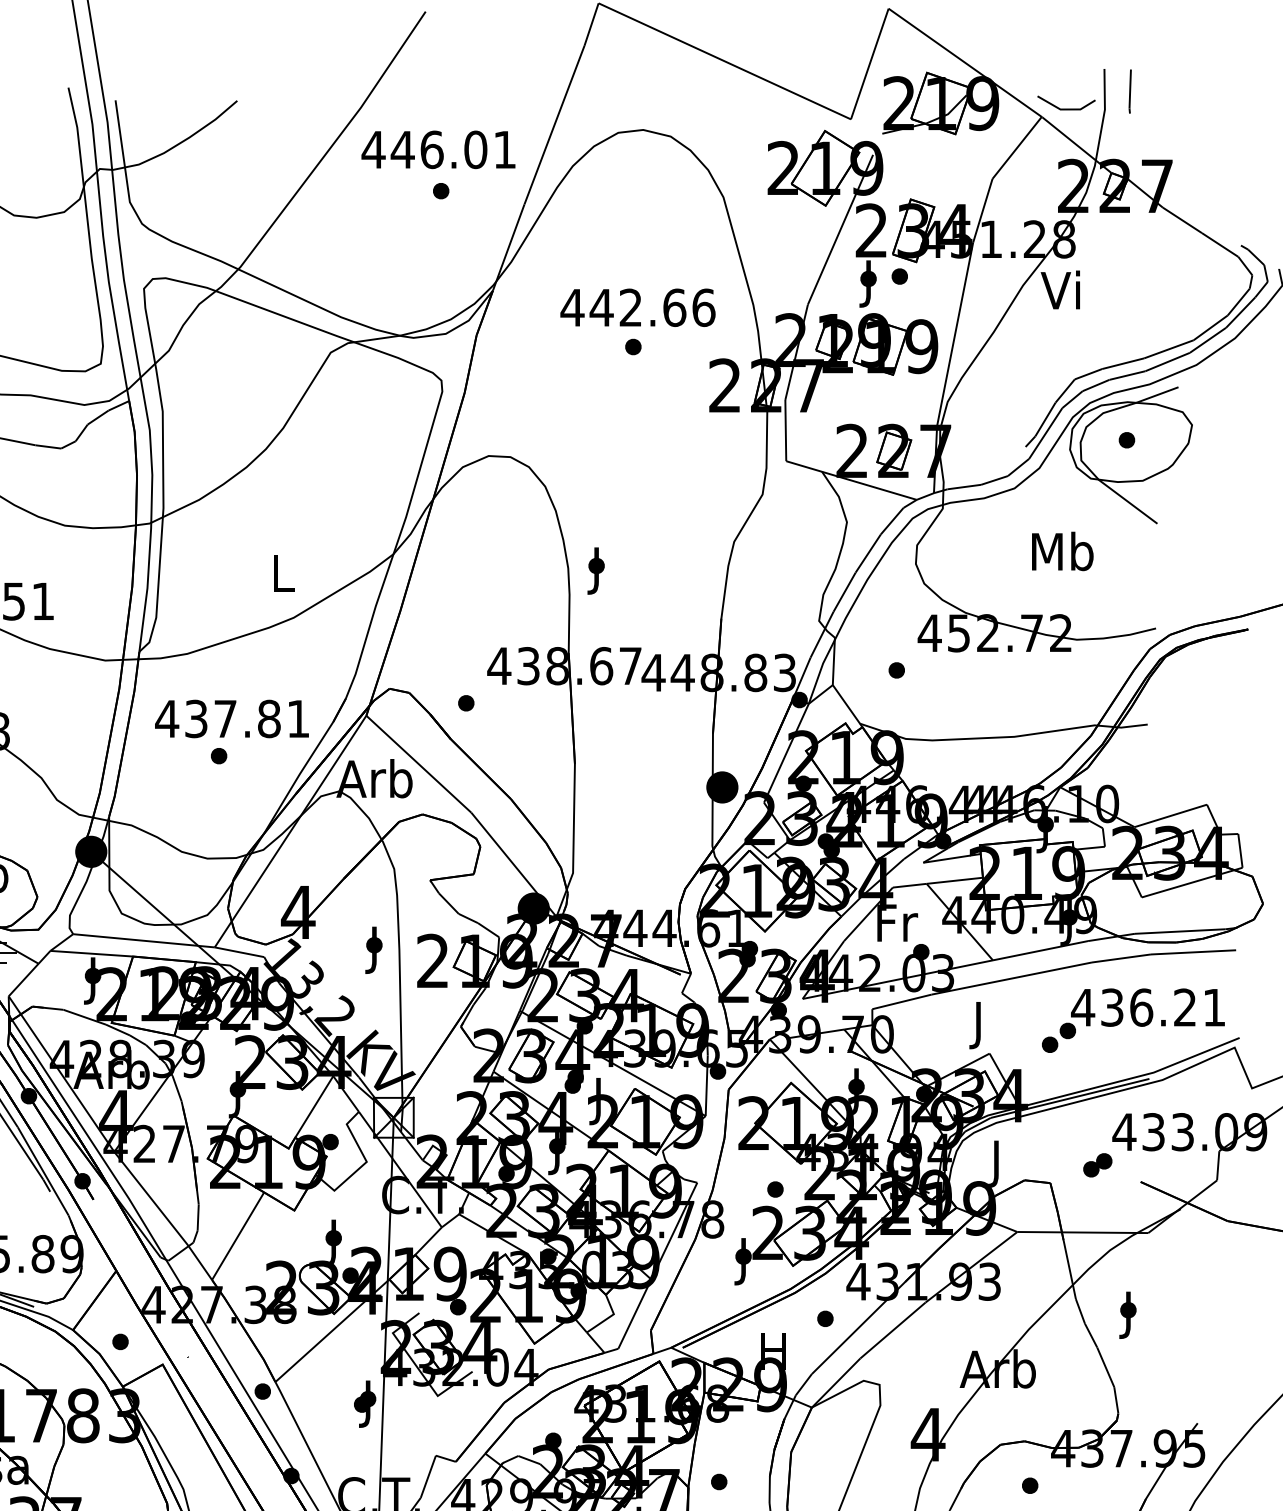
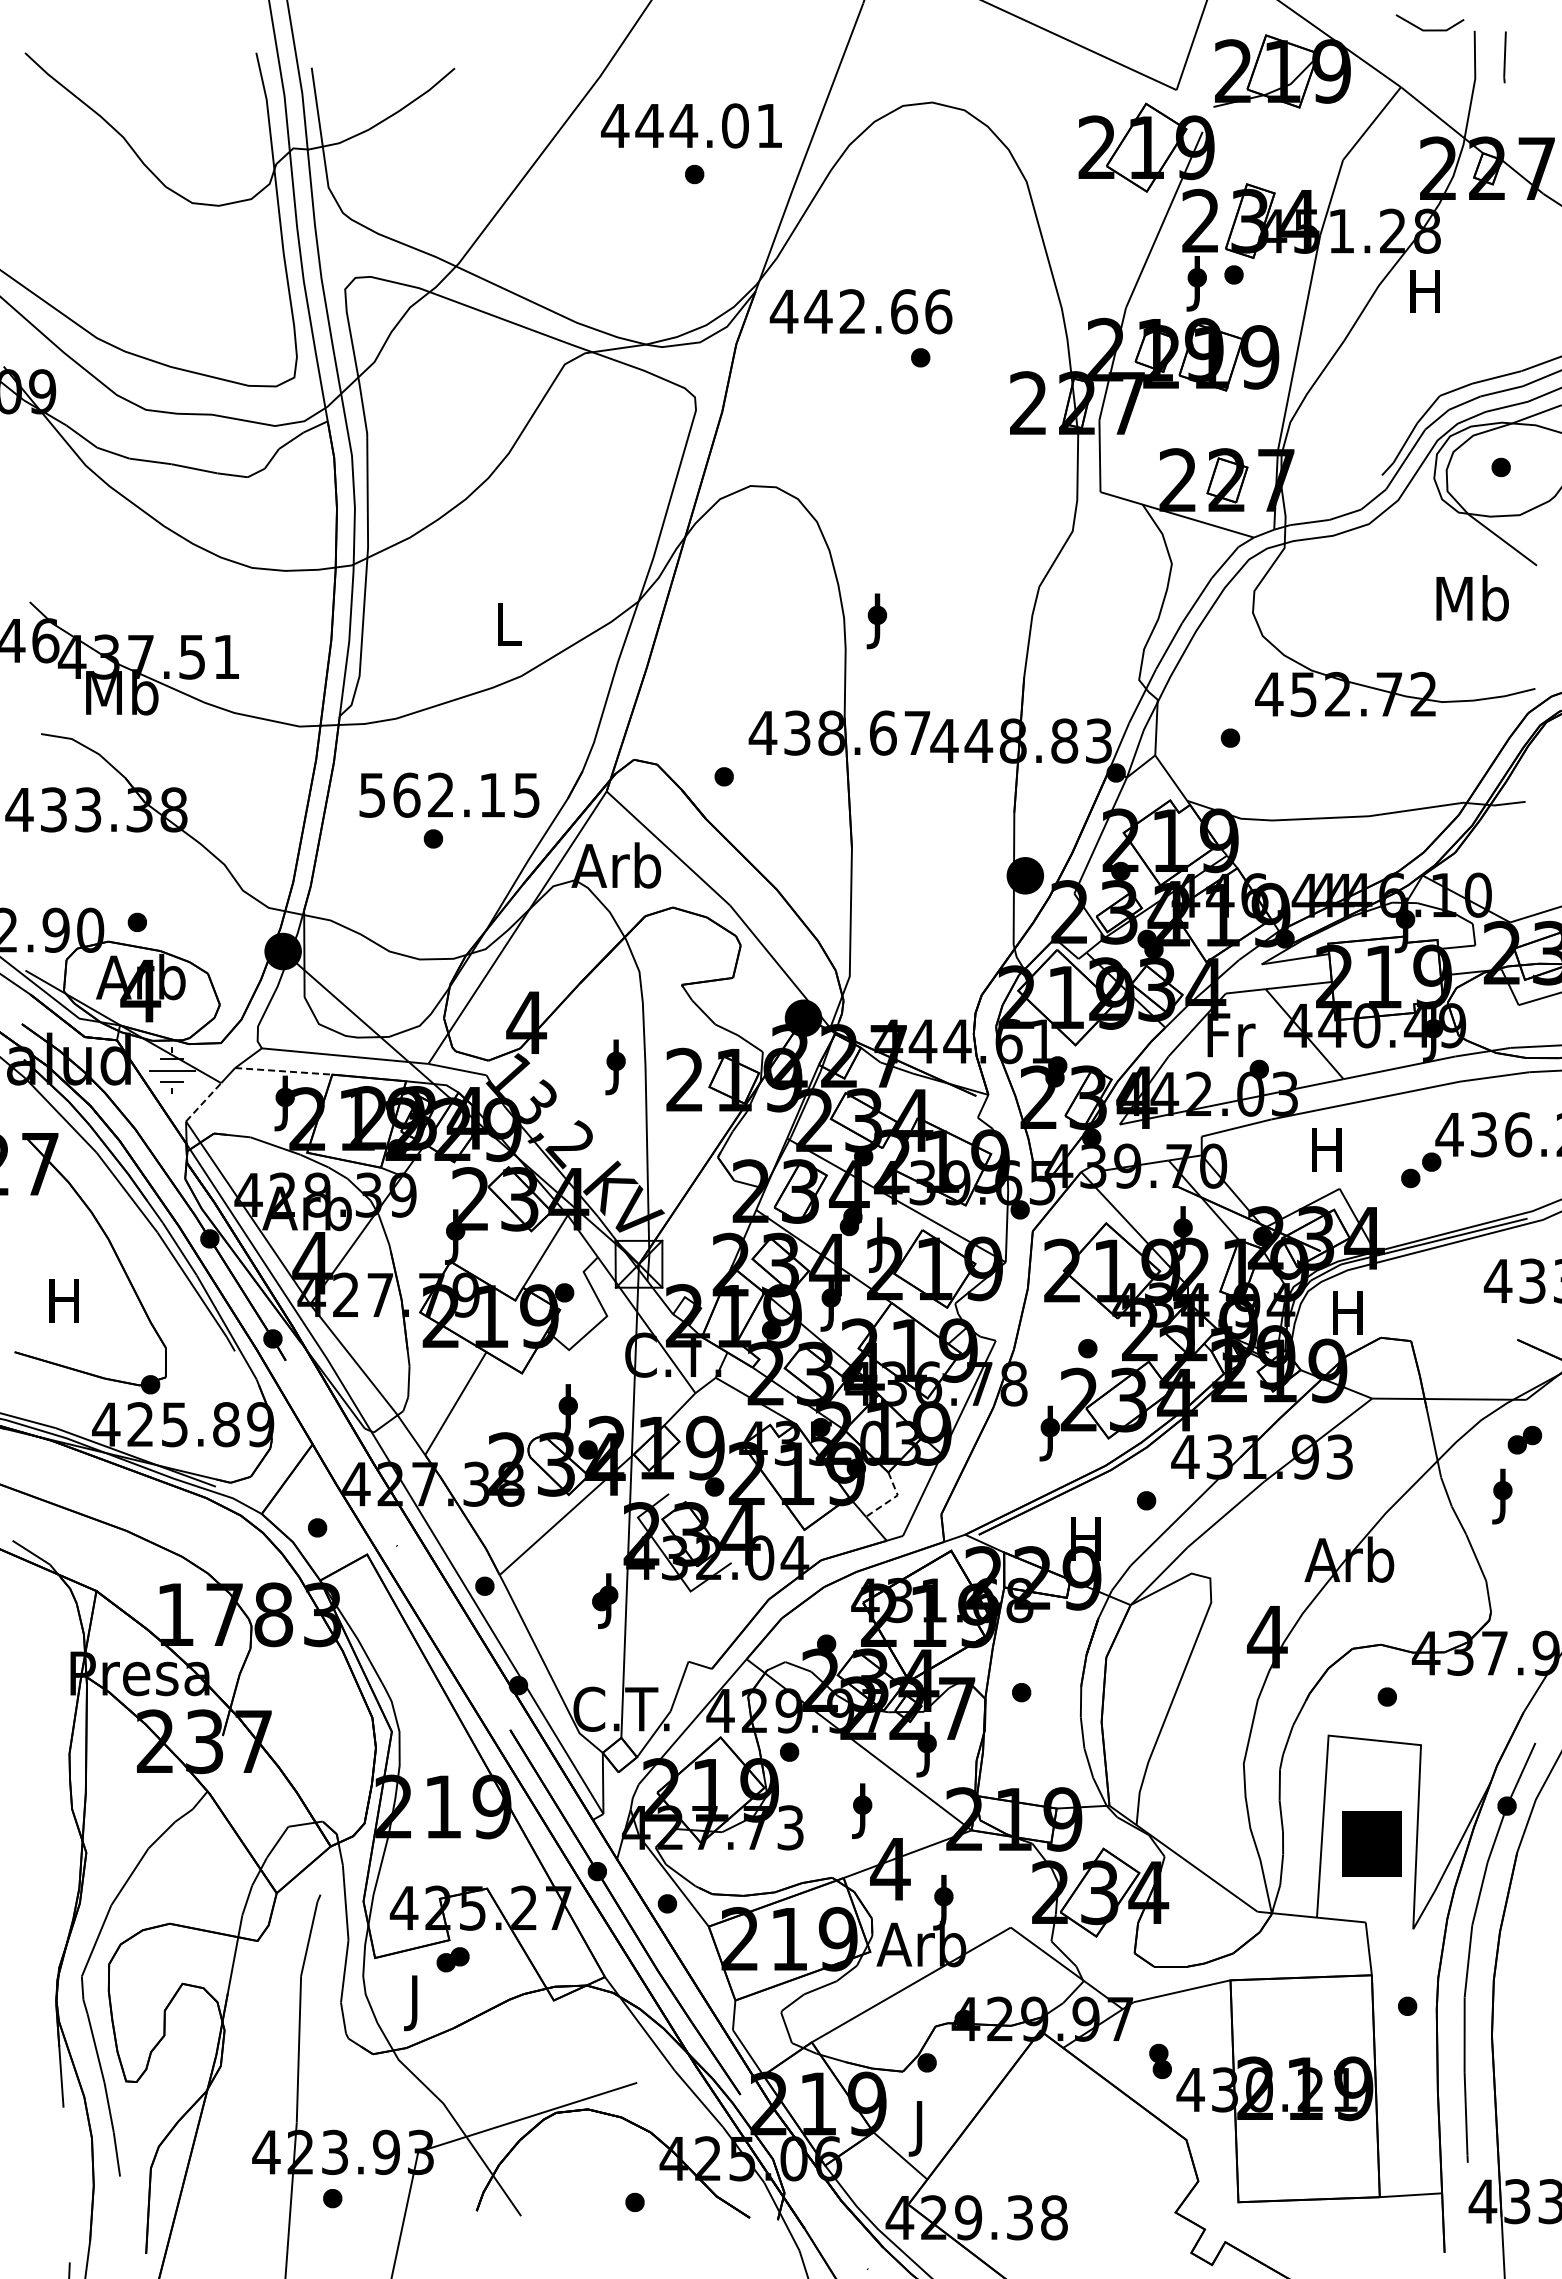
line: (1066, 108) -> (1429, 29), moved
text: (431, 149) -> (683, 125), 446.01 -> 444.01
text: (1060, 289) -> (1422, 290), Vi -> H
text: (637, 307) -> (860, 311), moved
text: (1062, 551) -> (1472, 598), moved
text: (231, 718) -> (448, 794), 437.81 -> 562.15
line: (91, 953) -> (283, 1071), solid -> dashed
line: (23, 979) -> (203, 1101), solid -> dashed
text: (978, 1025) -> (1326, 1155), J -> H
text: (996, 1163) -> (1347, 1318), J -> H
part: (1097, 1165) -> (1524, 1440), moved
line: (609, 1317) -> (892, 1499), solid -> dashed

